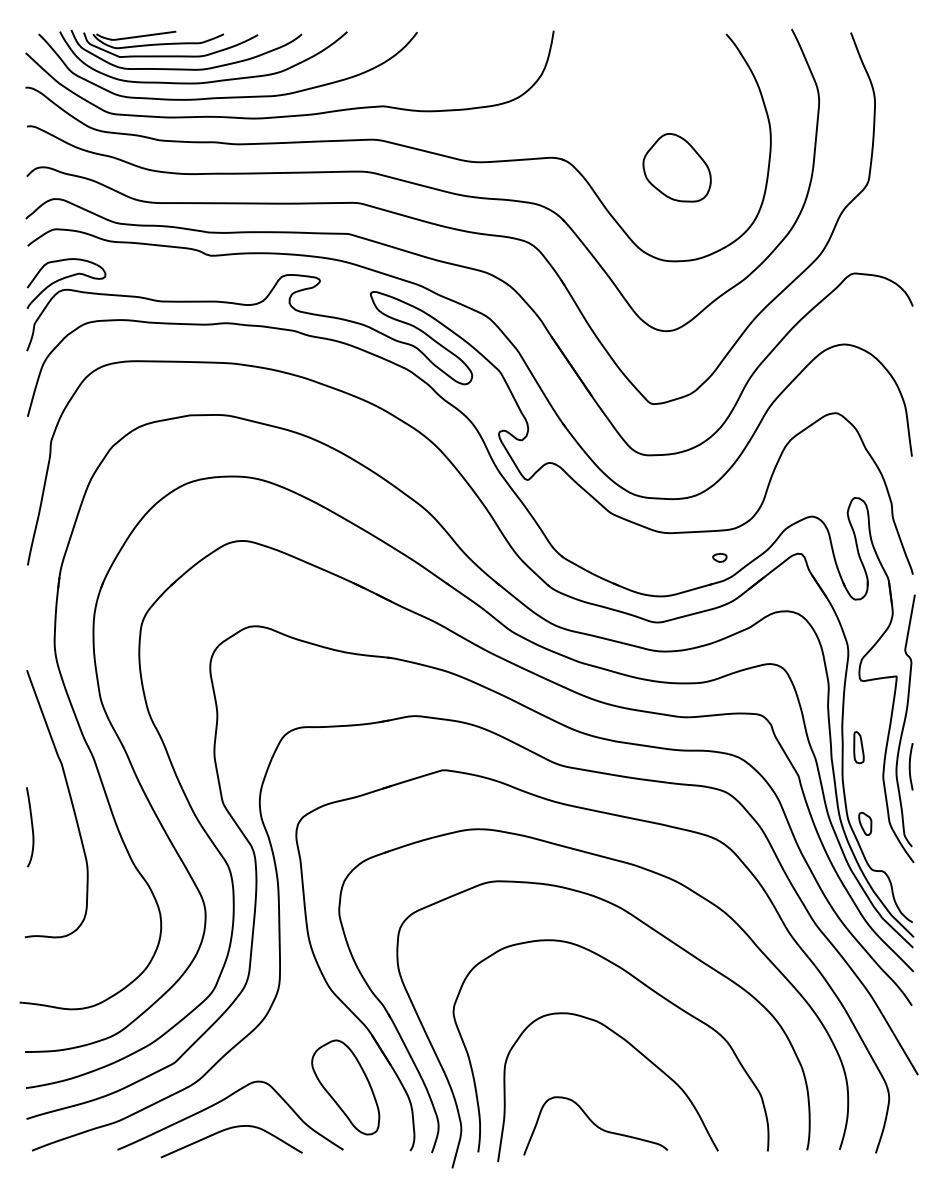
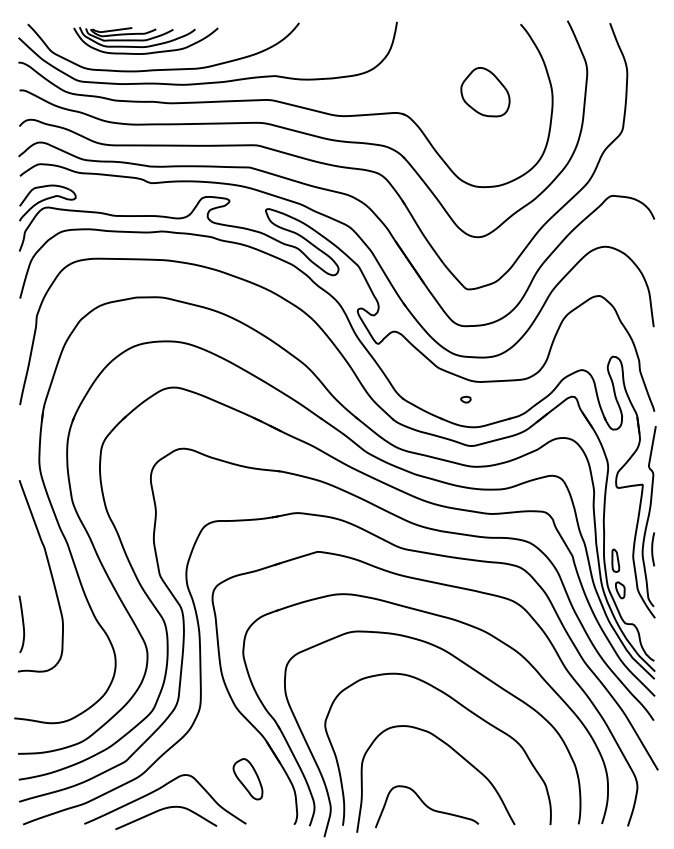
part: (203, 56) -> (145, 40), size x0.7
part: (676, 167) -> (484, 91), moved
part: (719, 557) -> (465, 399), moved
part: (858, 747) -> (615, 560), moved
curve: (31, 827) -> (22, 624), moved
part: (345, 1087) -> (247, 779), size x0.6

